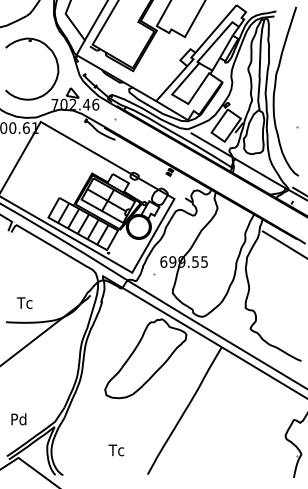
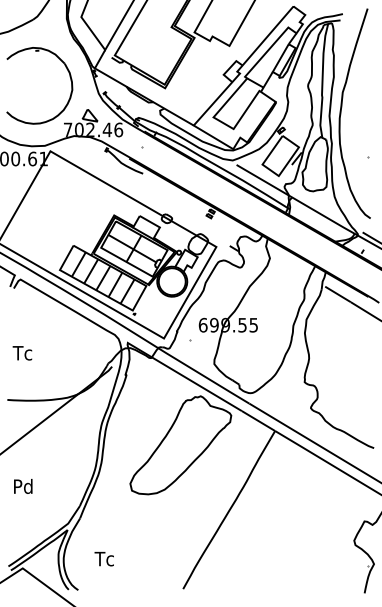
text: (24, 303) -> (22, 353), moved
text: (19, 419) -> (23, 486), moved
text: (115, 450) -> (103, 559), moved

